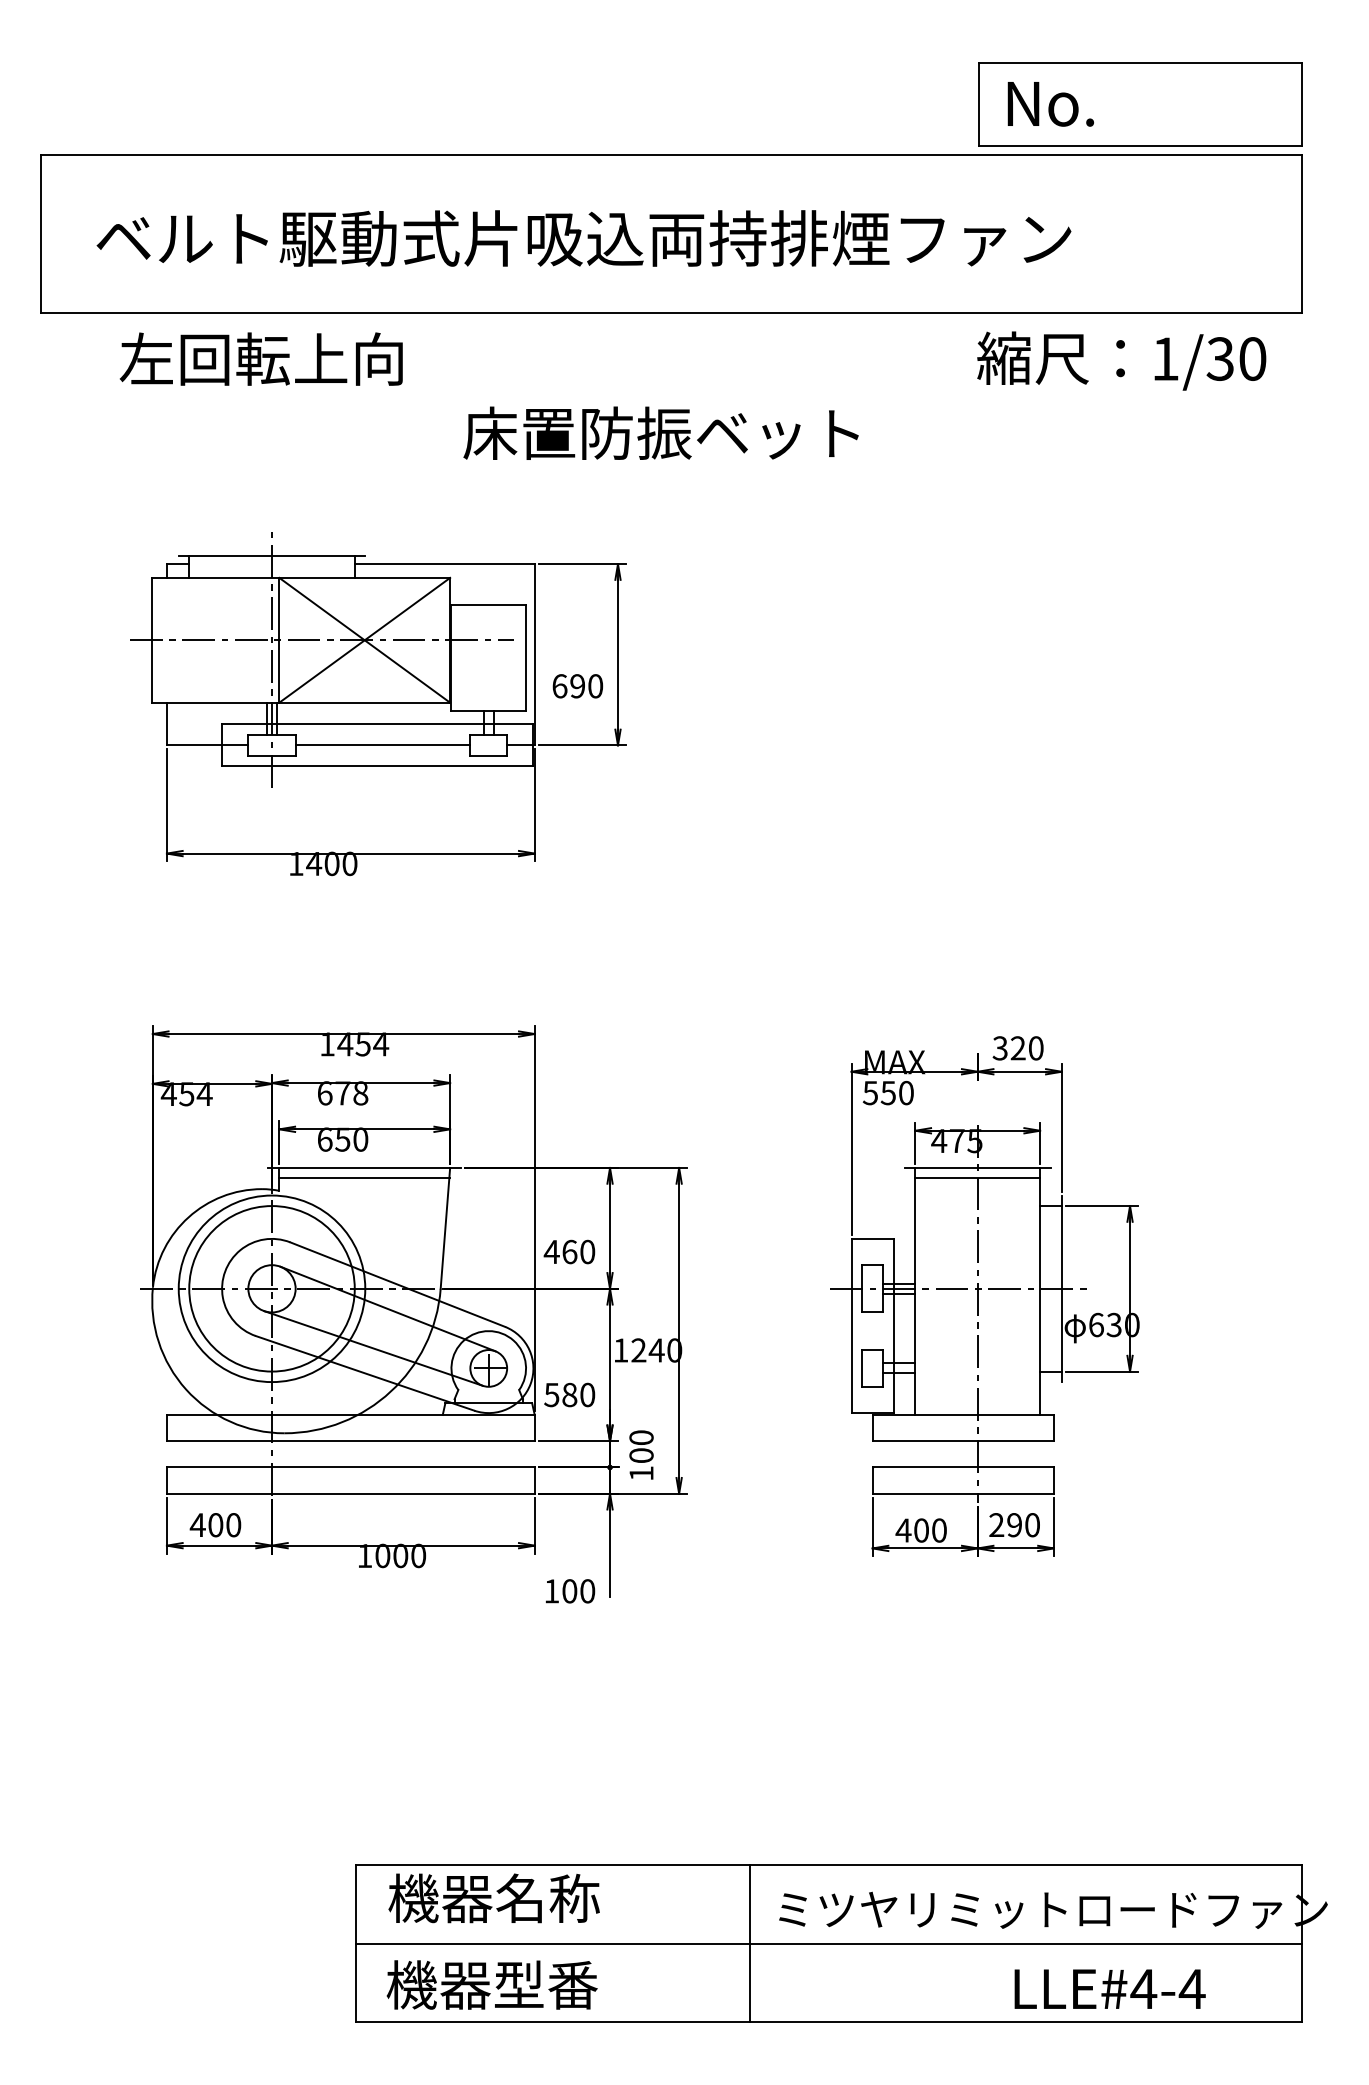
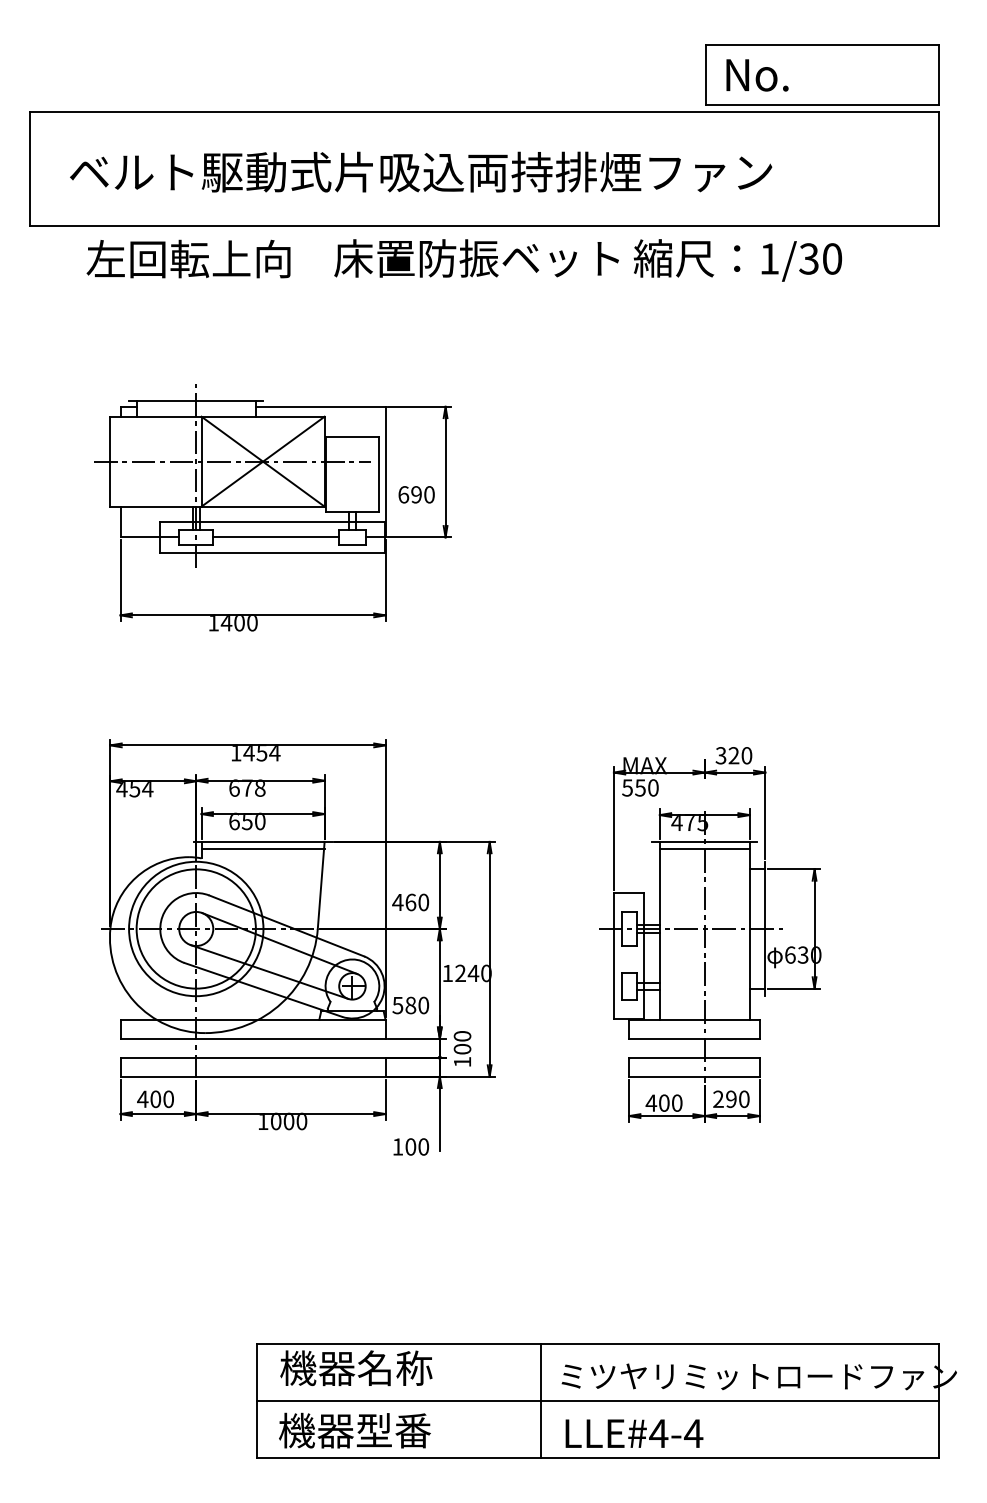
text: (1121, 360) -> (737, 260), moved
text: (660, 432) -> (476, 257), moved
text: (1109, 1988) -> (634, 1433), moved

